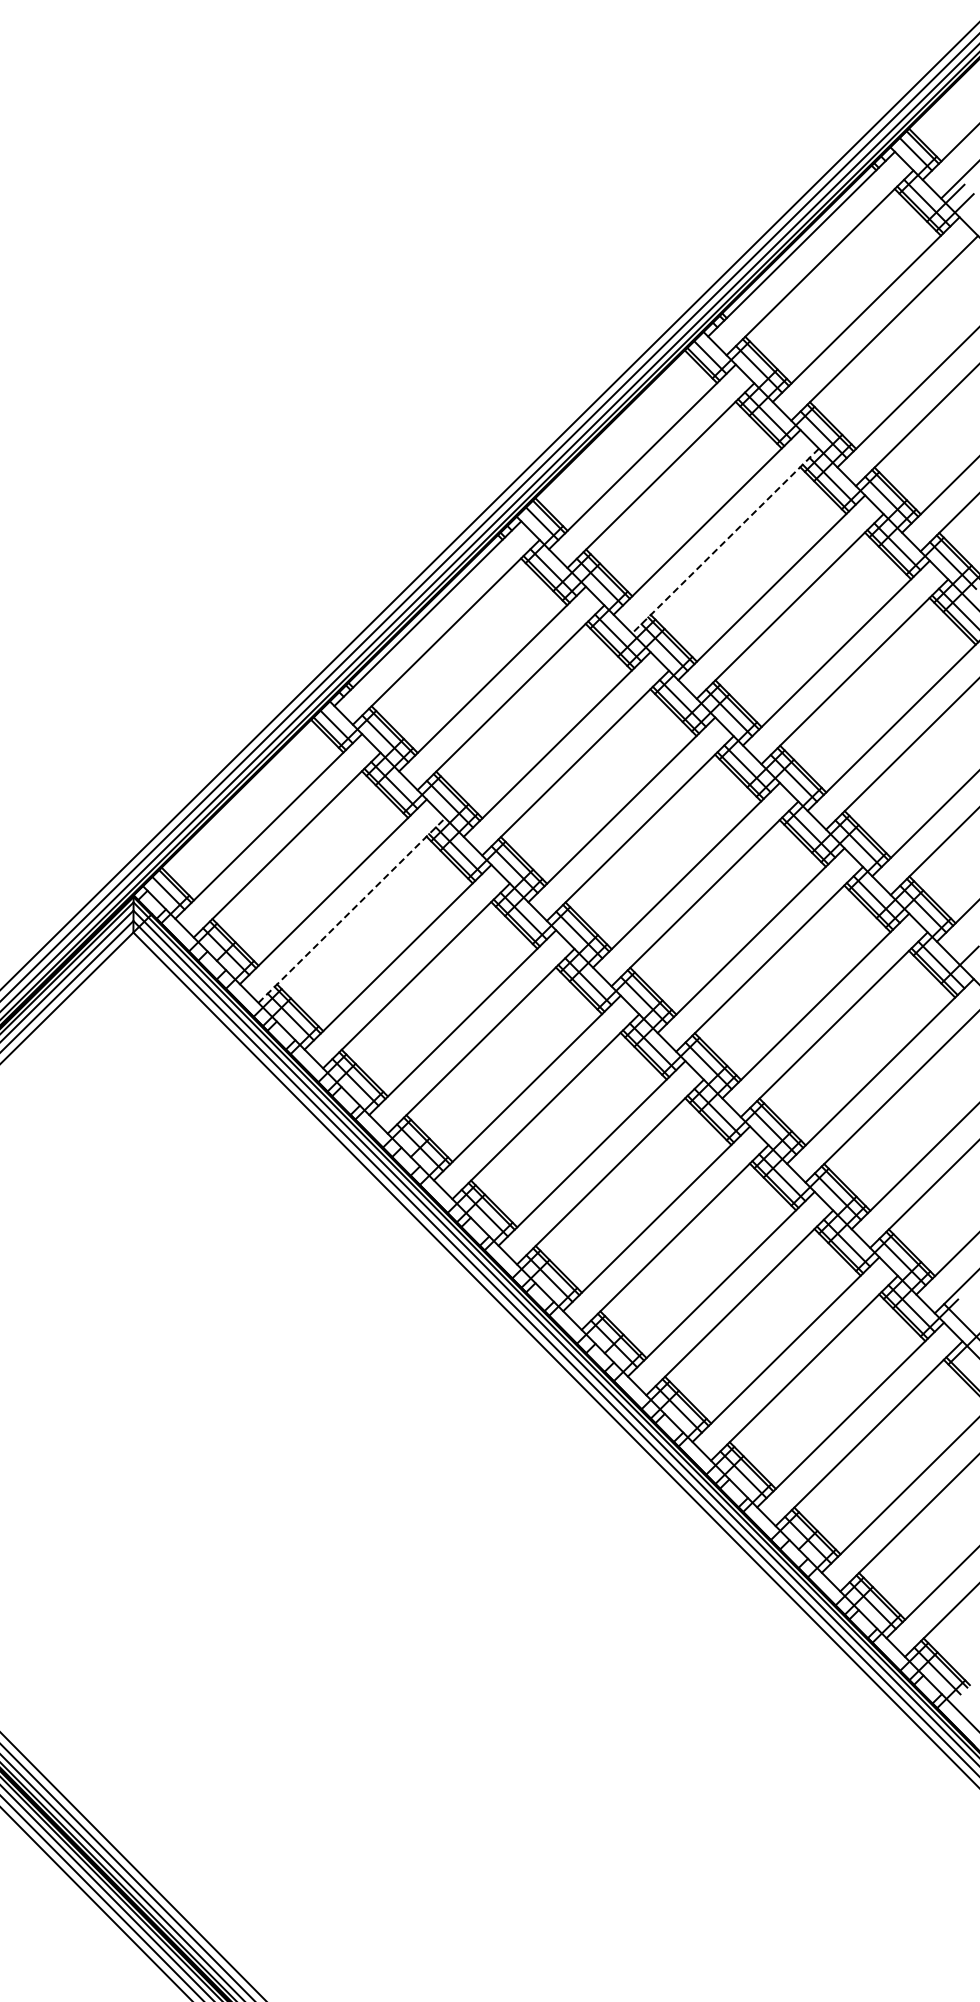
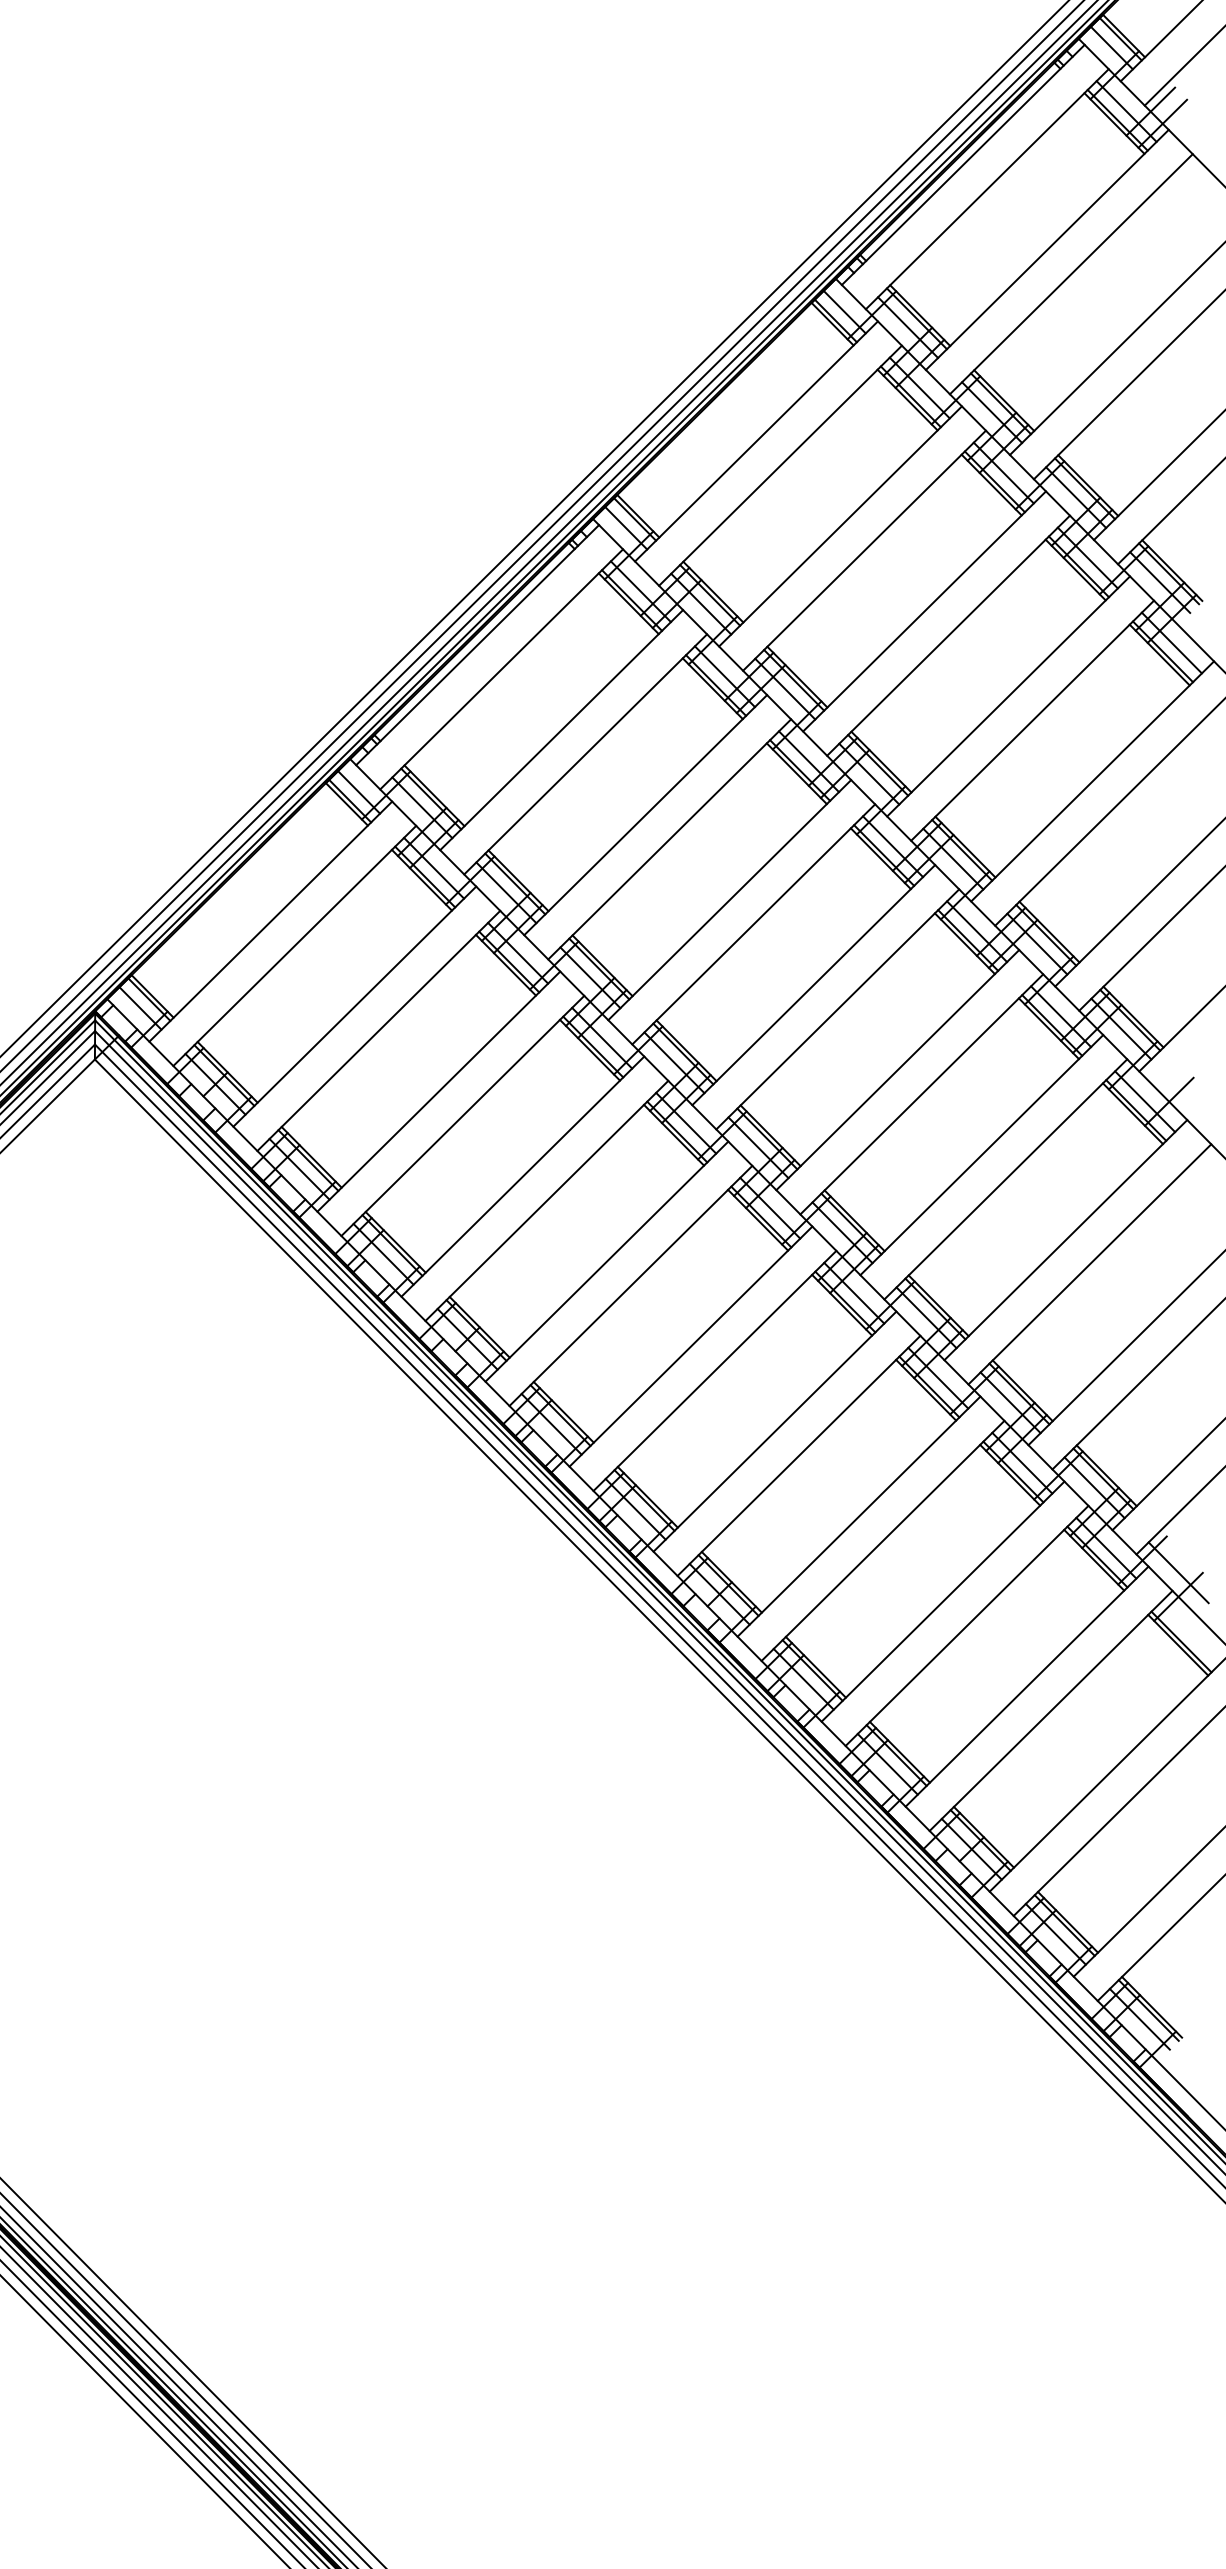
line: (725, 541) -> (864, 551), dashed -> solid
line: (352, 910) -> (379, 1030), dashed -> solid

